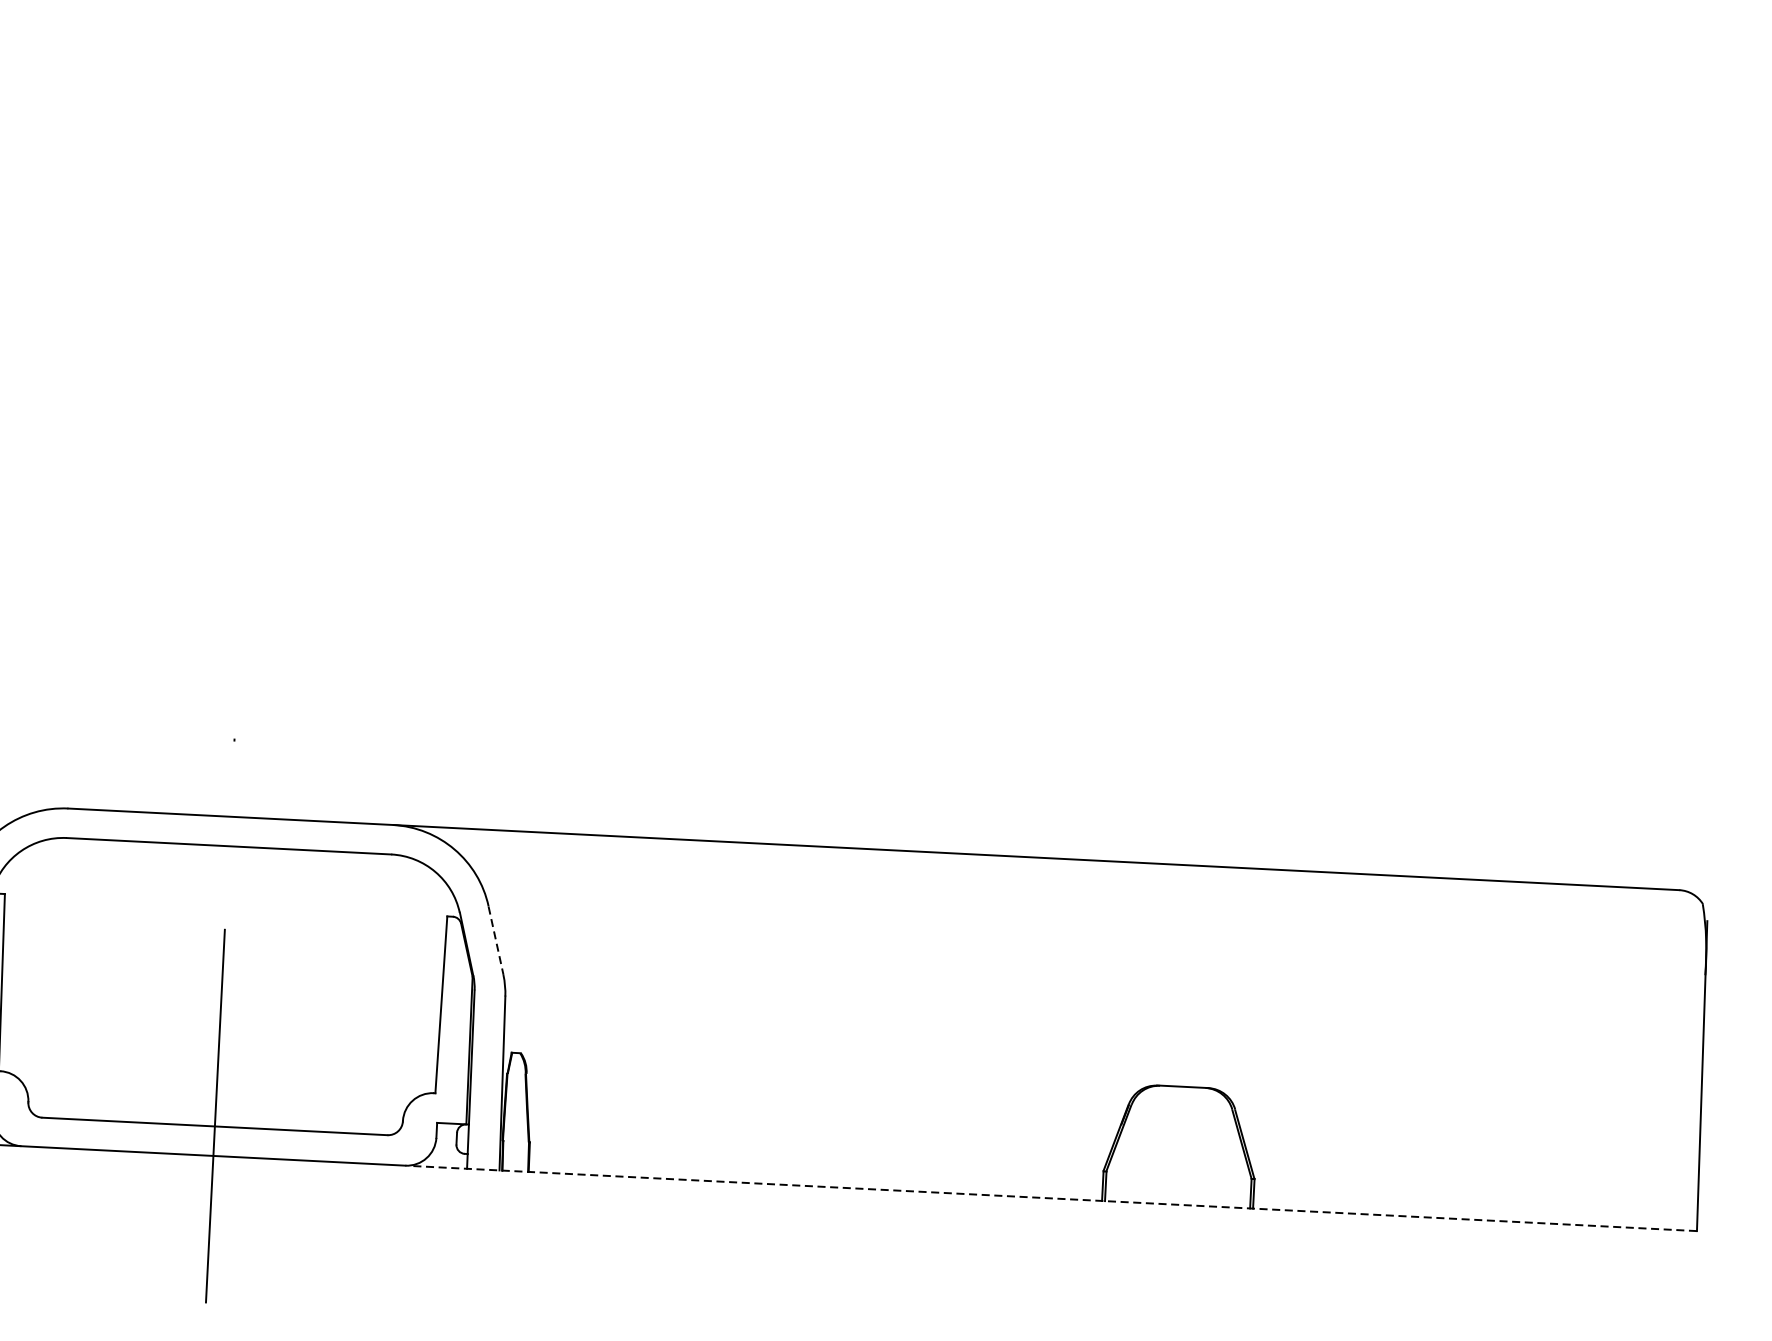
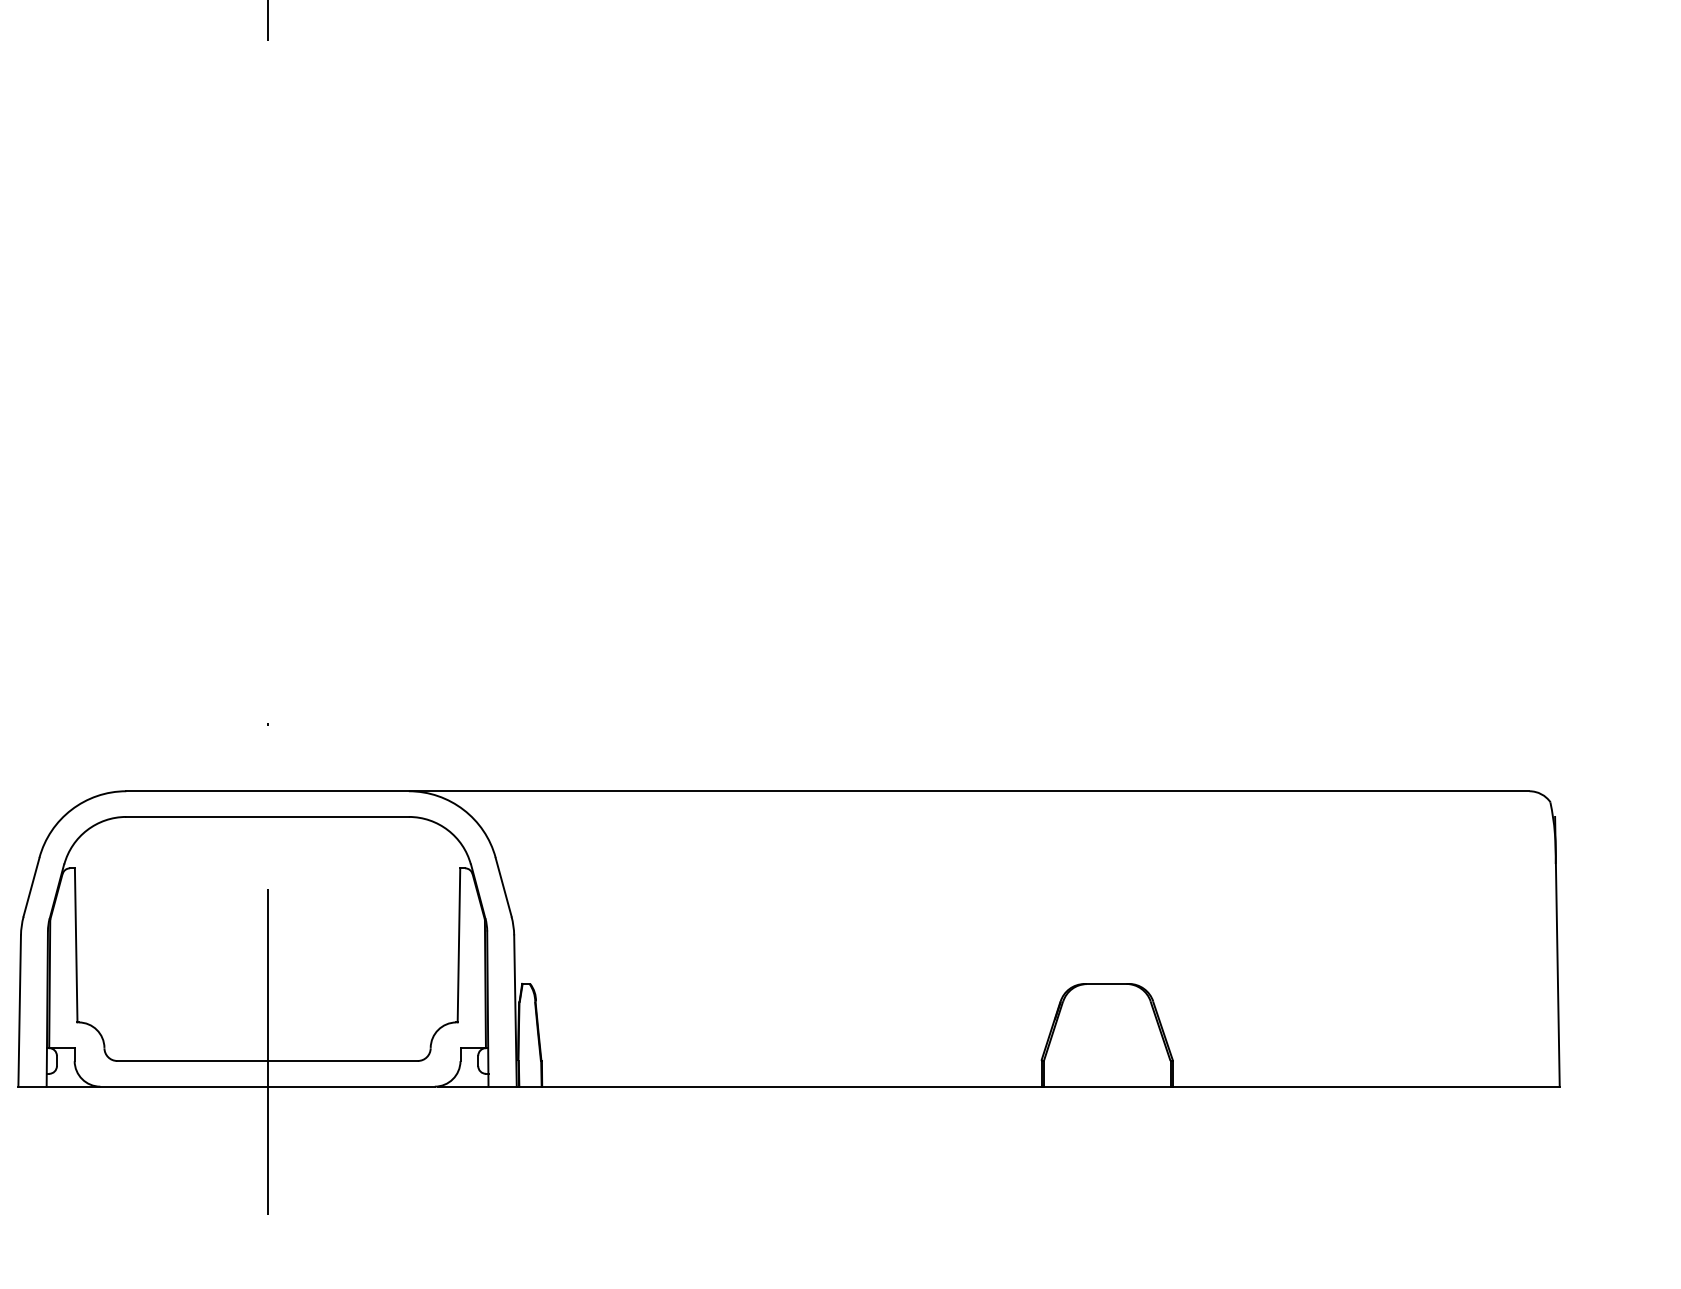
line: (495, 940) -> (503, 887), dashed -> solid
line: (1052, 1198) -> (998, 1086), dashed -> solid

